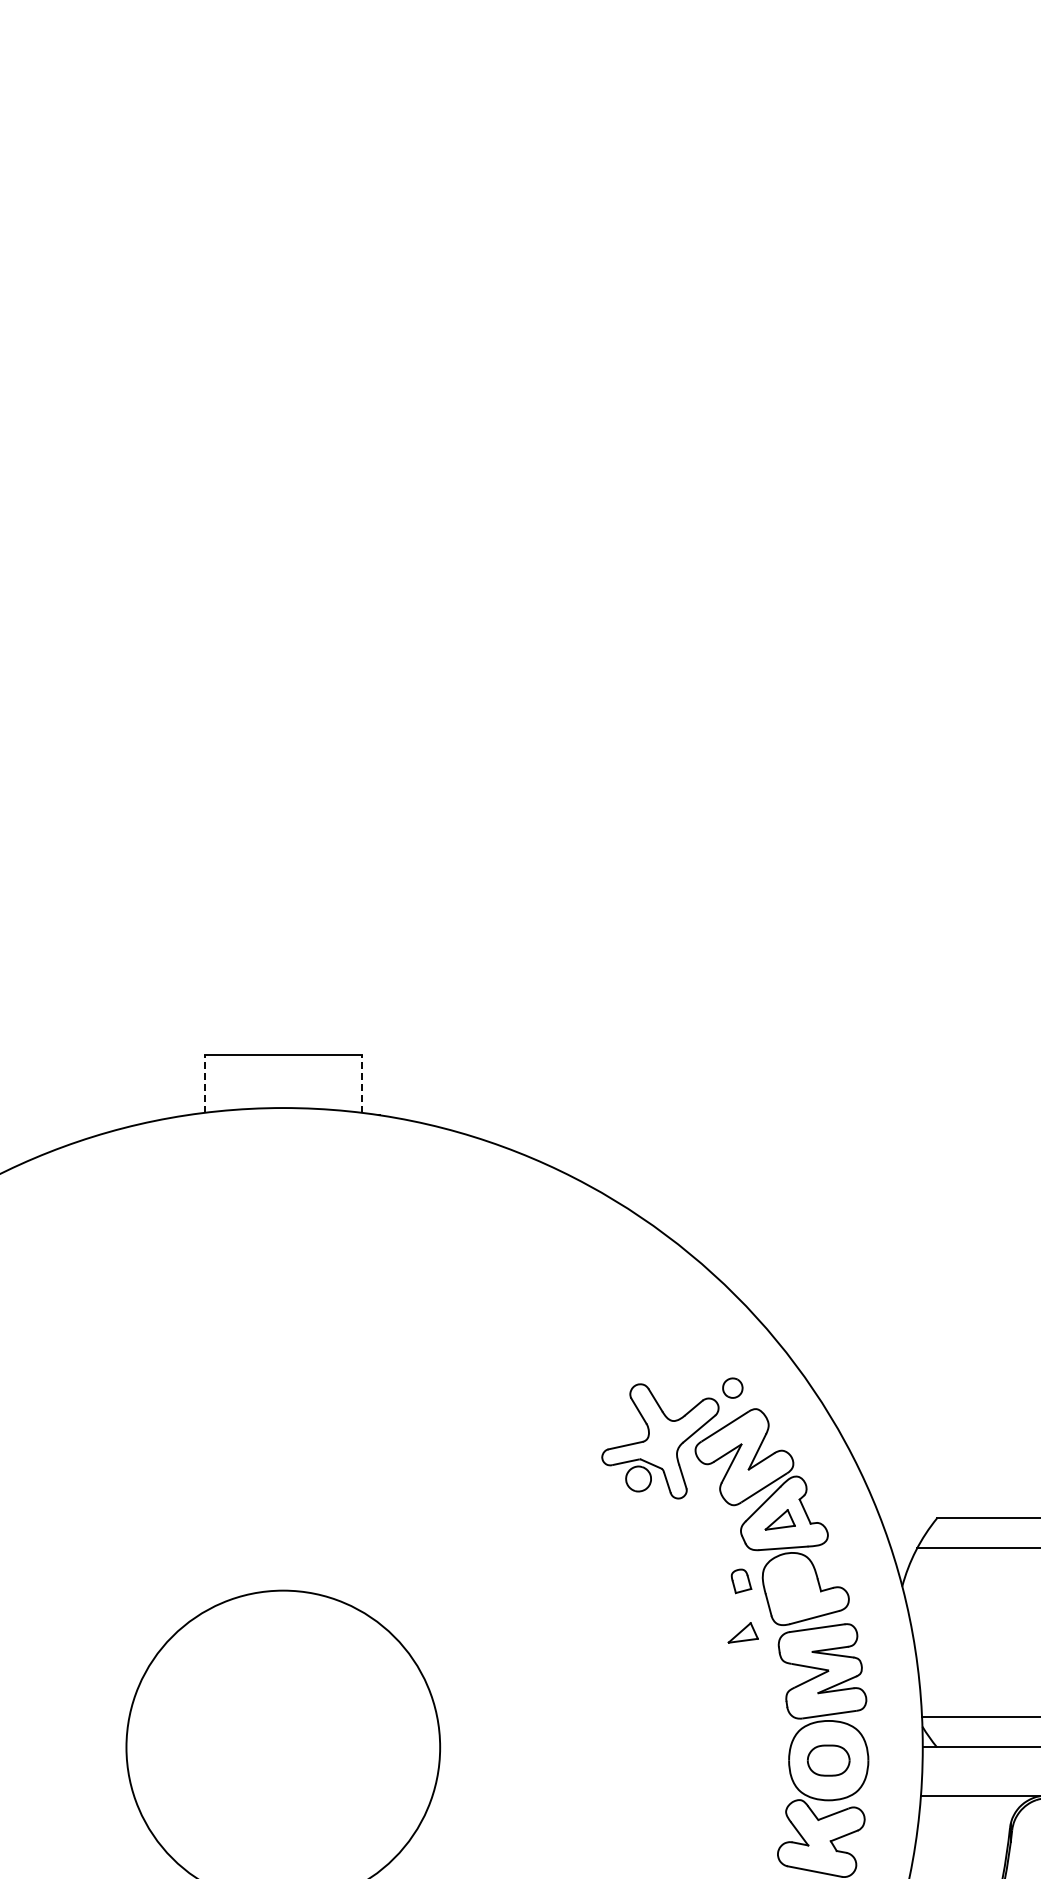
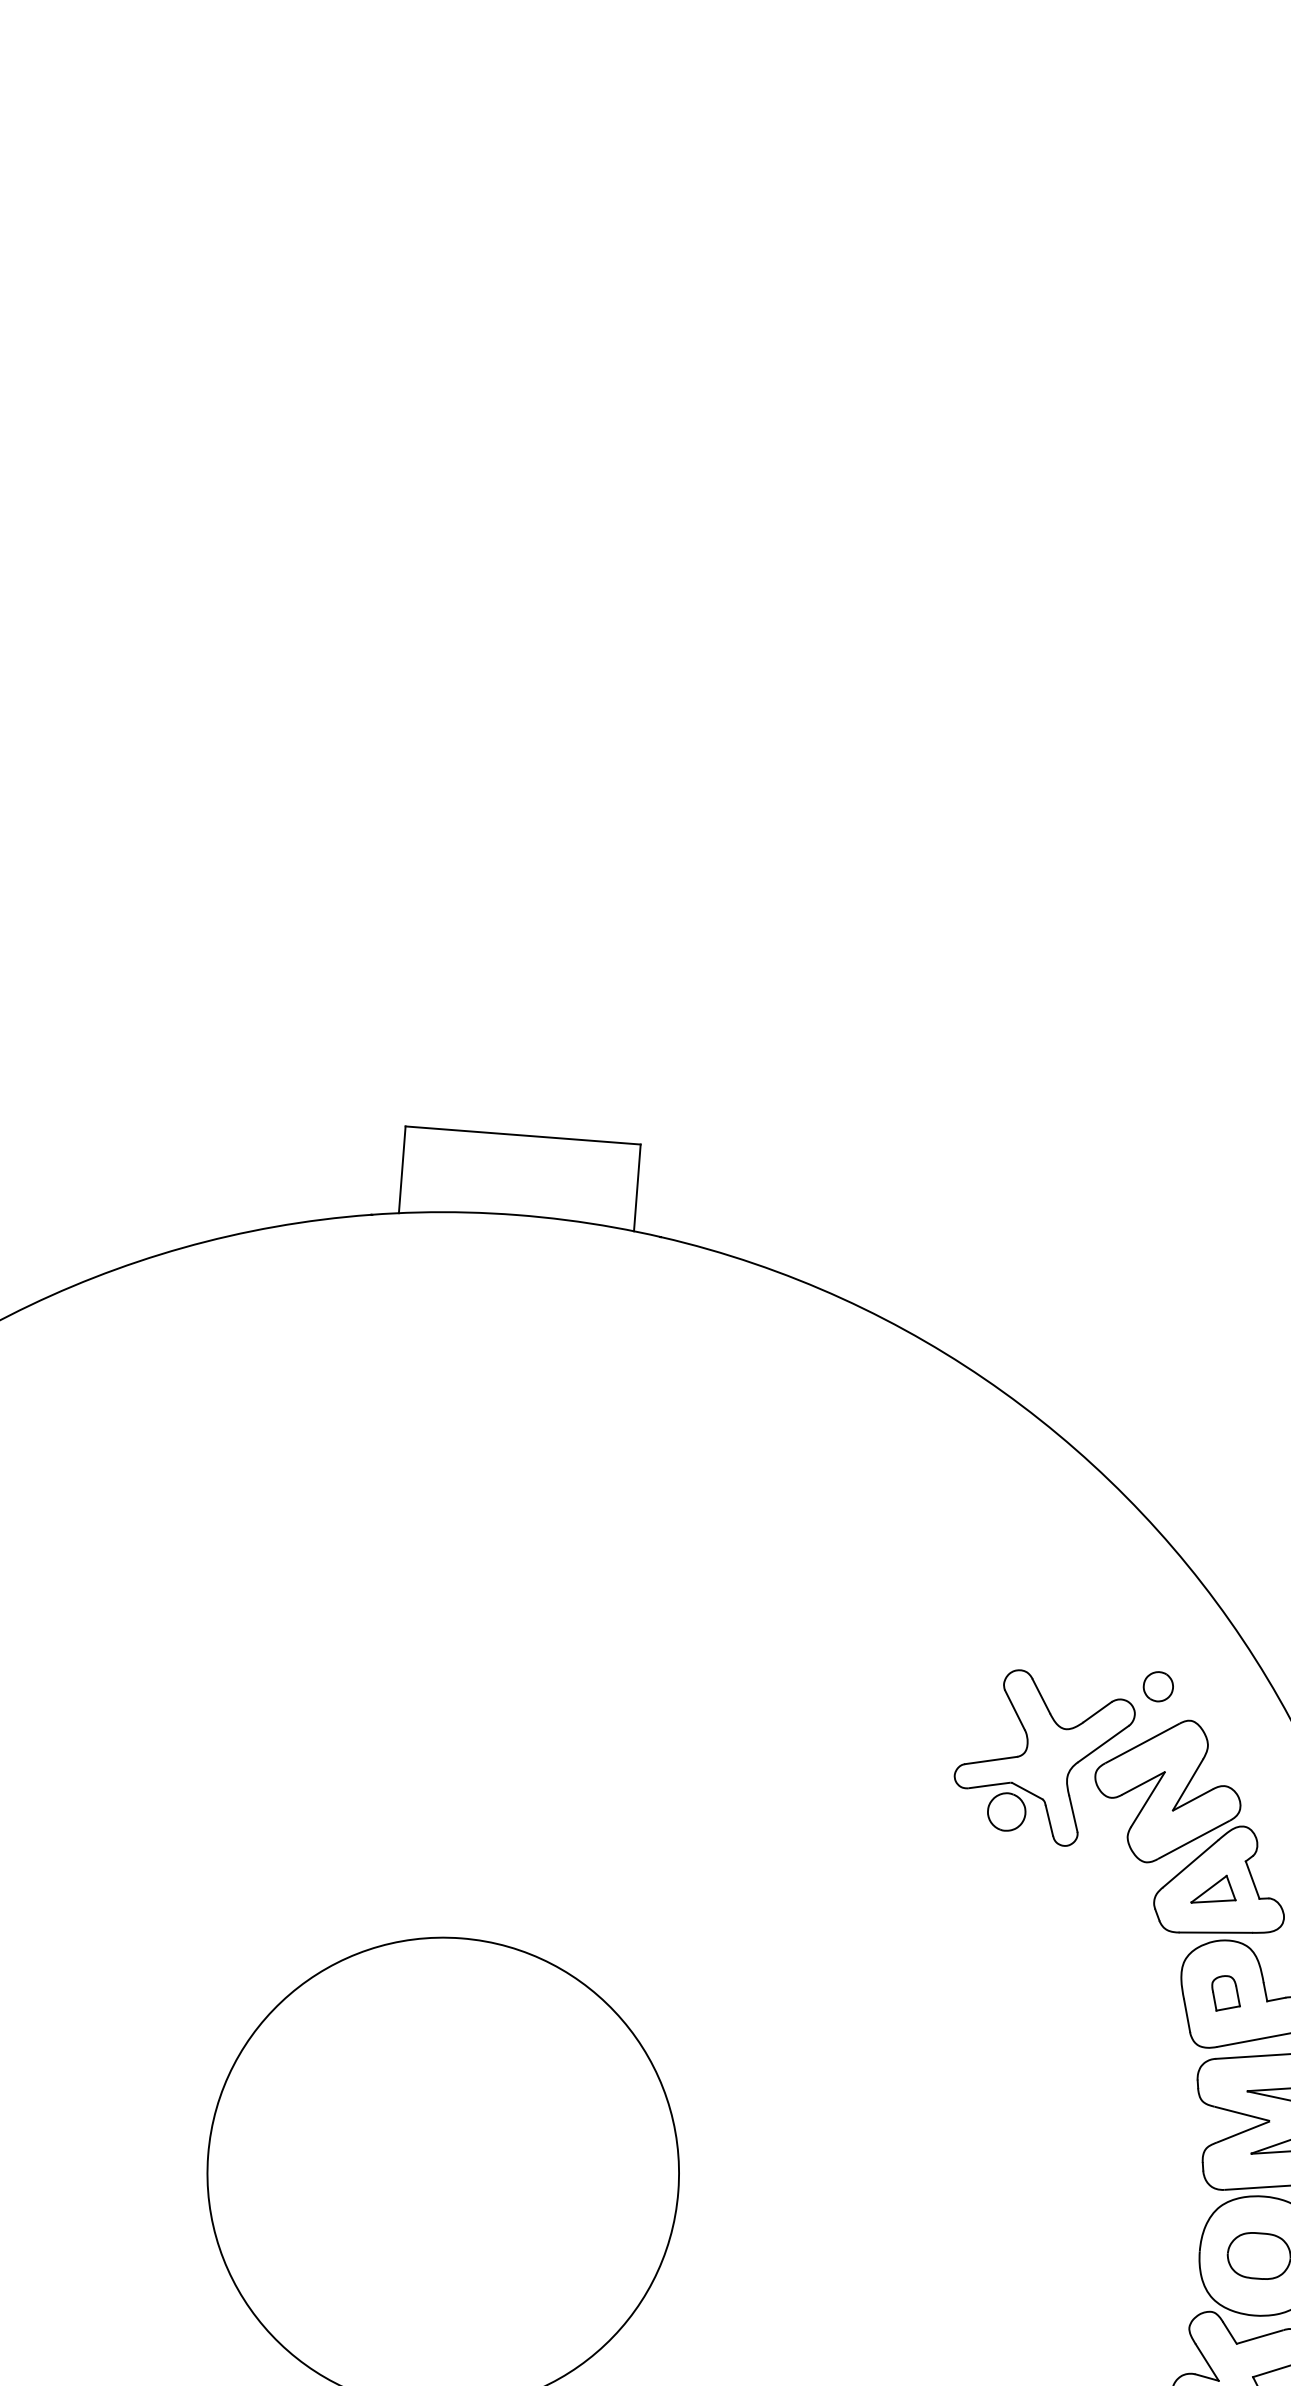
line: (204, 1083) -> (401, 1169), dashed -> solid
line: (361, 1083) -> (637, 1187), dashed -> solid
part: (741, 1581) -> (1226, 1993), moved
part: (742, 1632) -> (1144, 2054), removed

